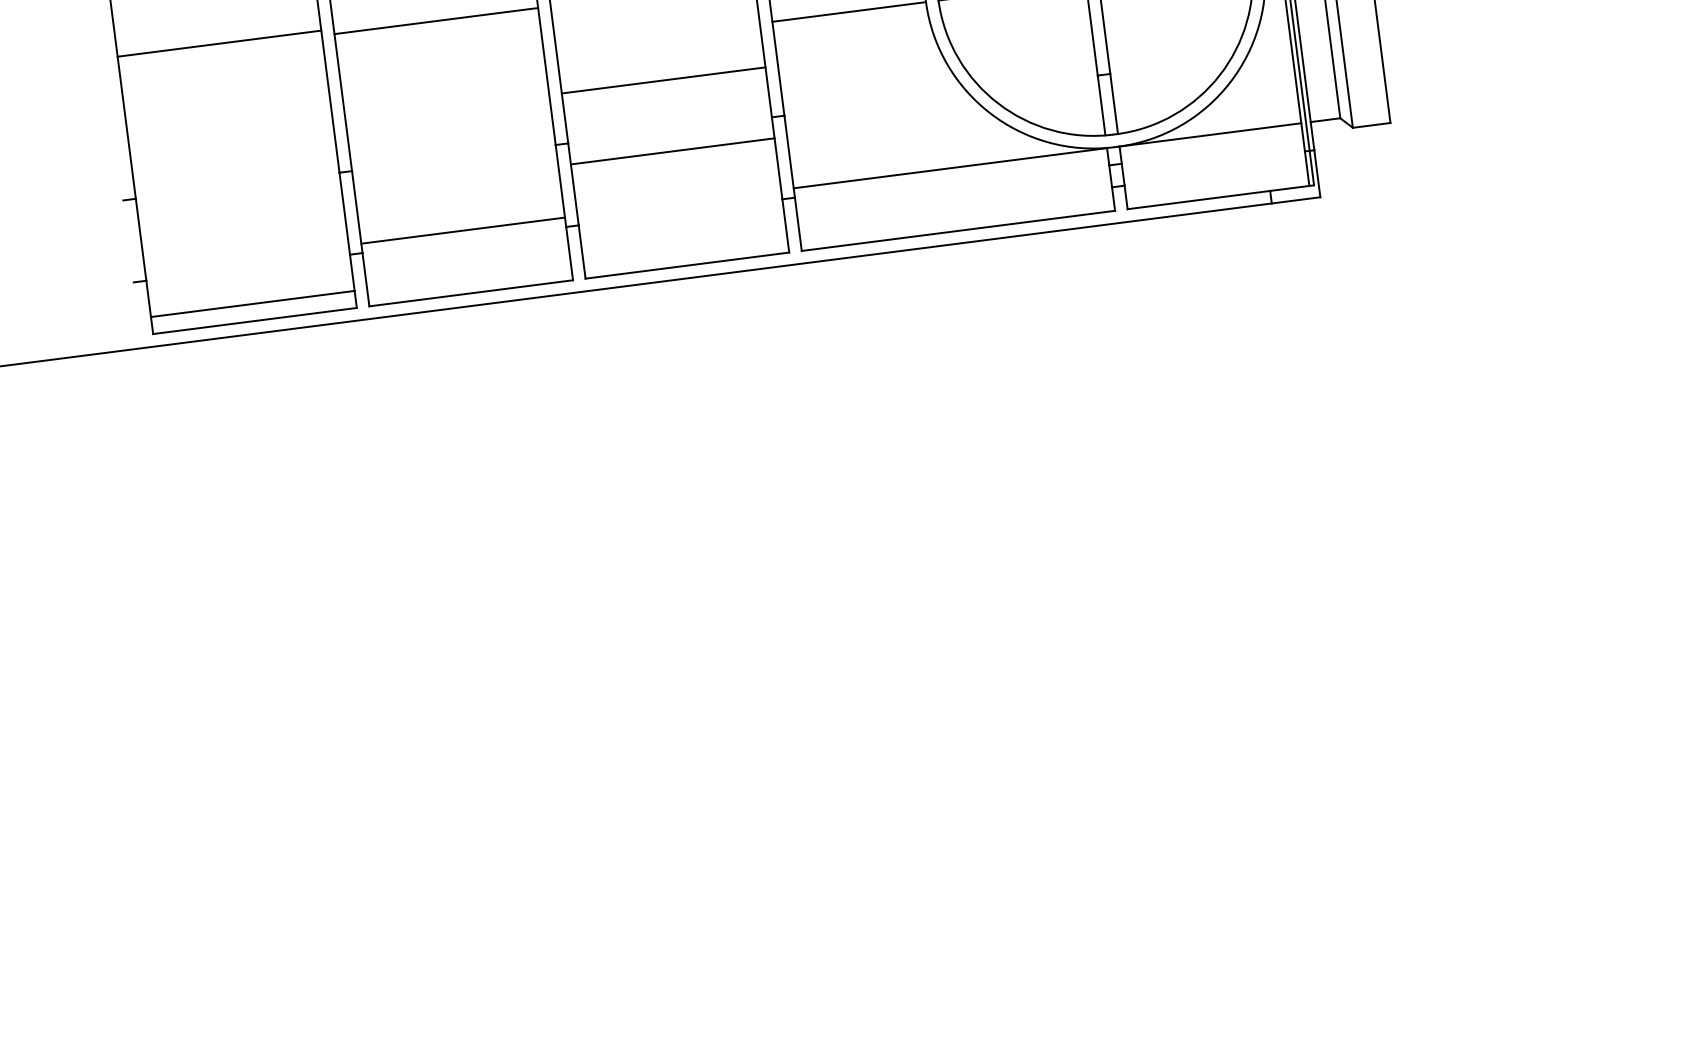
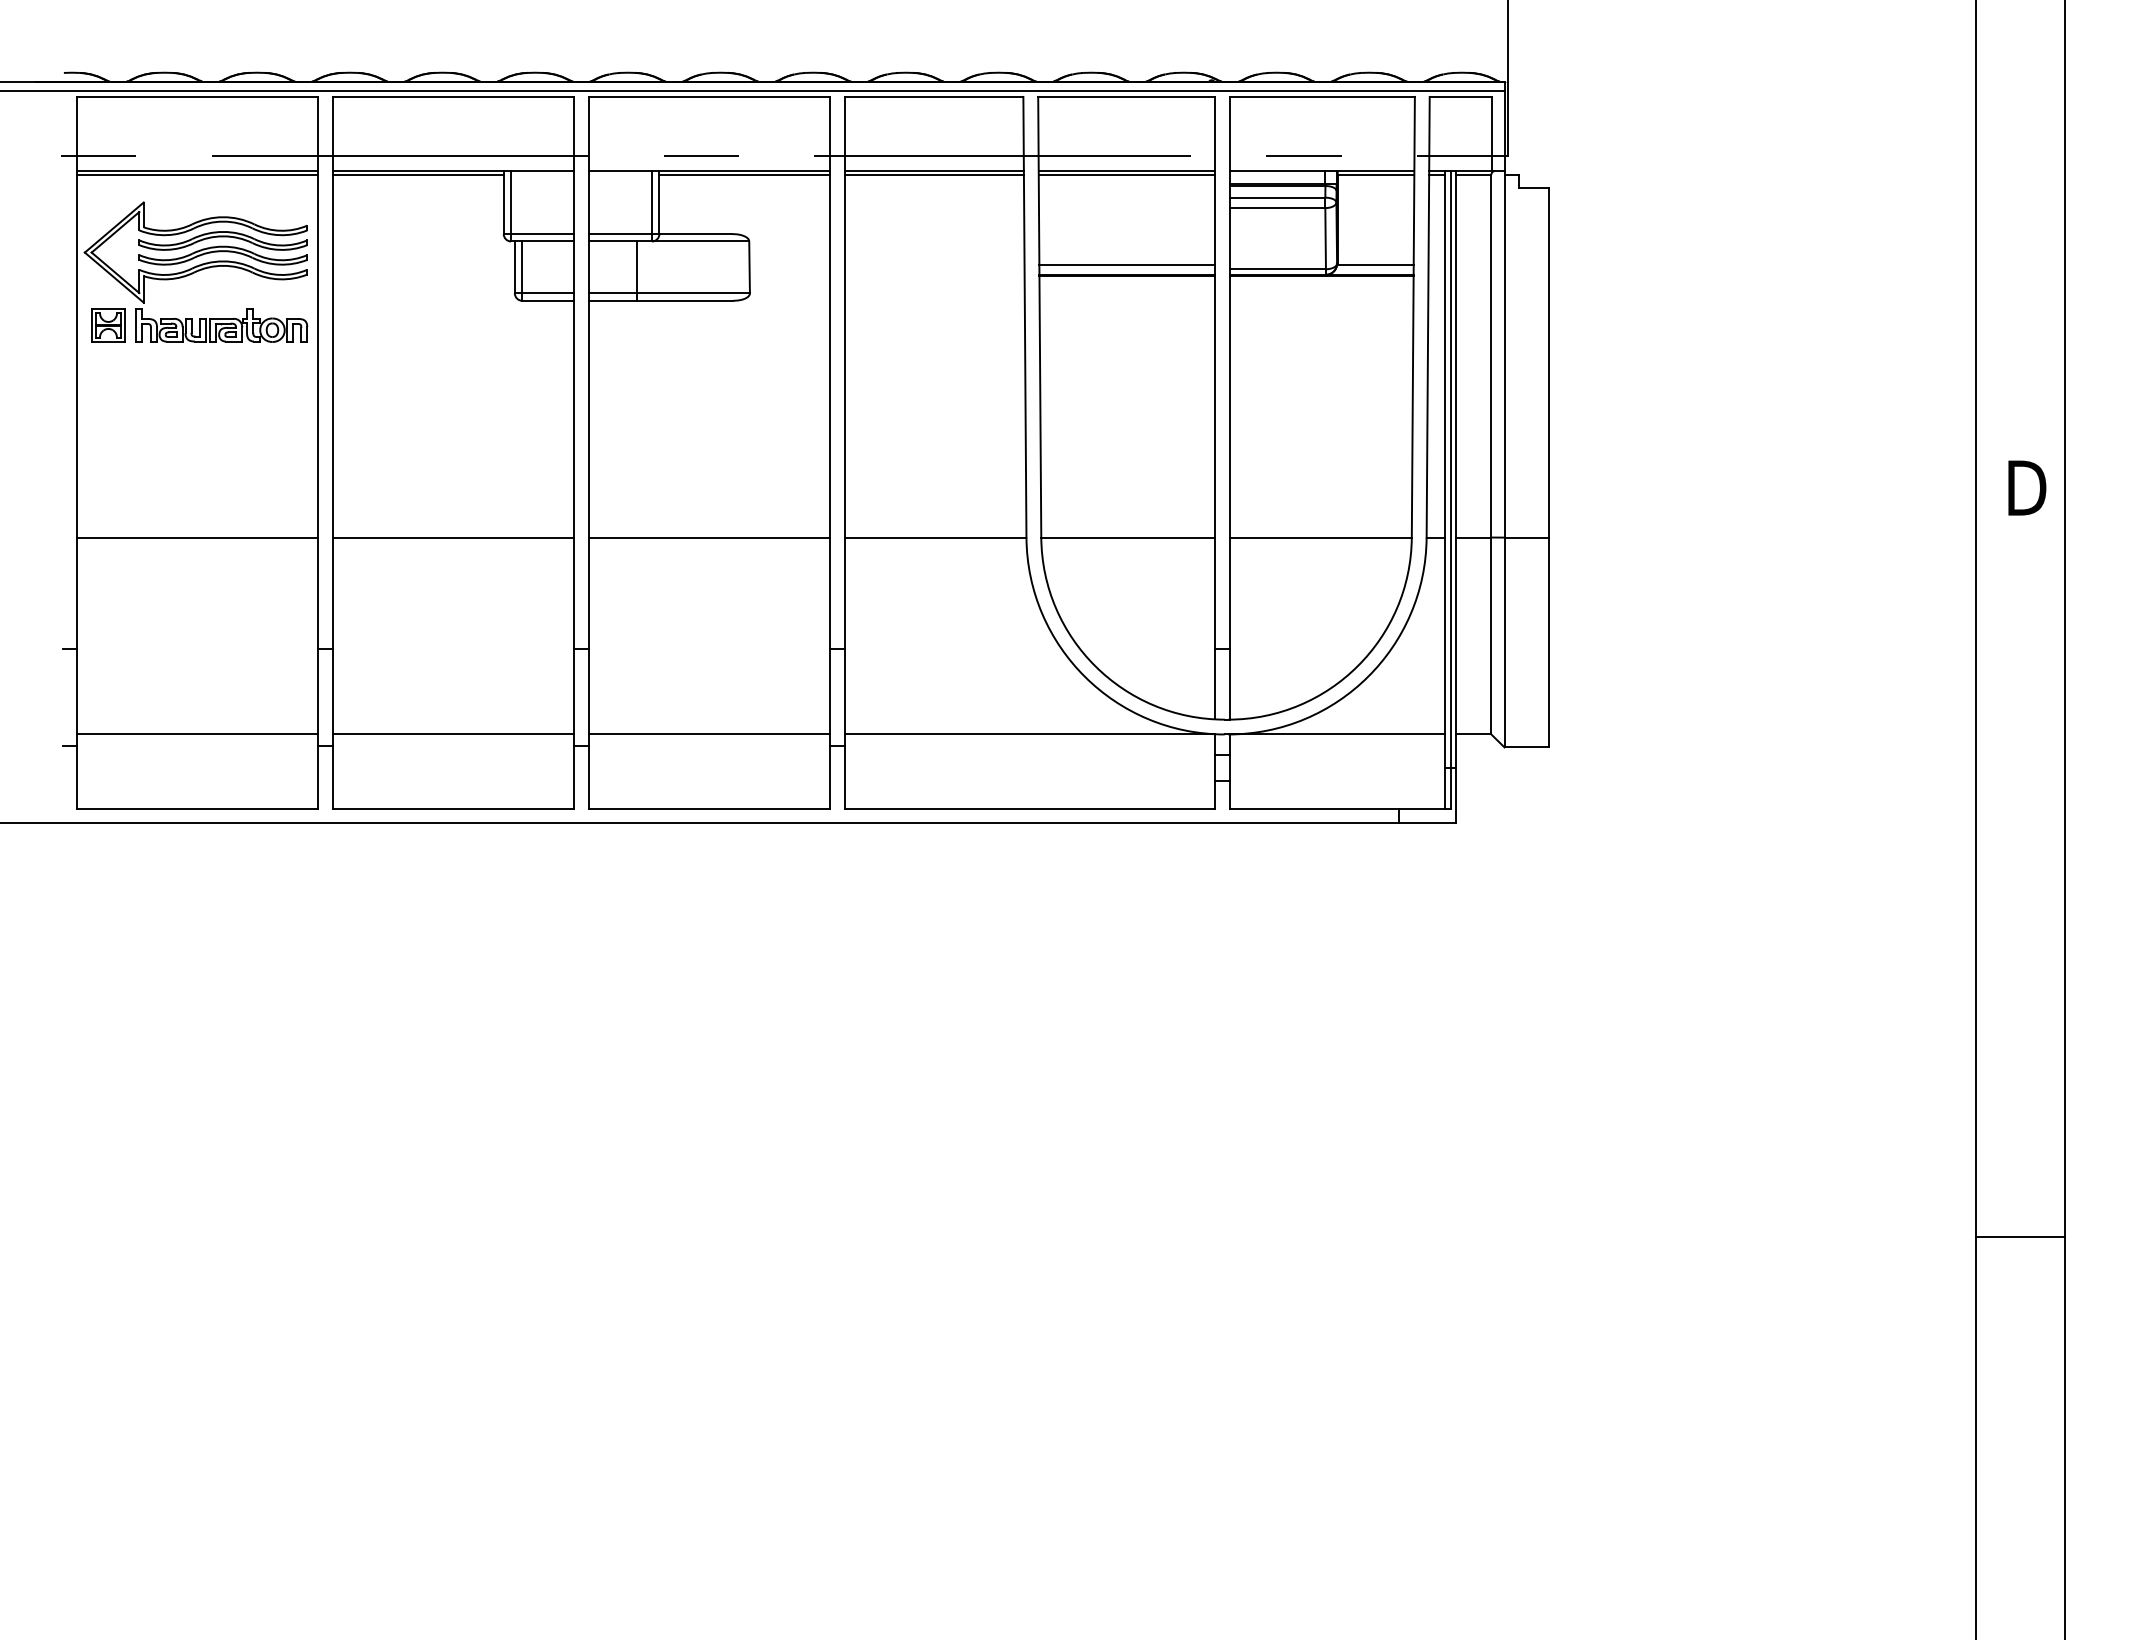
line: (436, 21) -> (453, 537), moved
line: (219, 43) -> (197, 537), moved
line: (662, 80) -> (708, 537), moved
line: (671, 151) -> (708, 734), moved
line: (252, 304) -> (197, 734), moved

